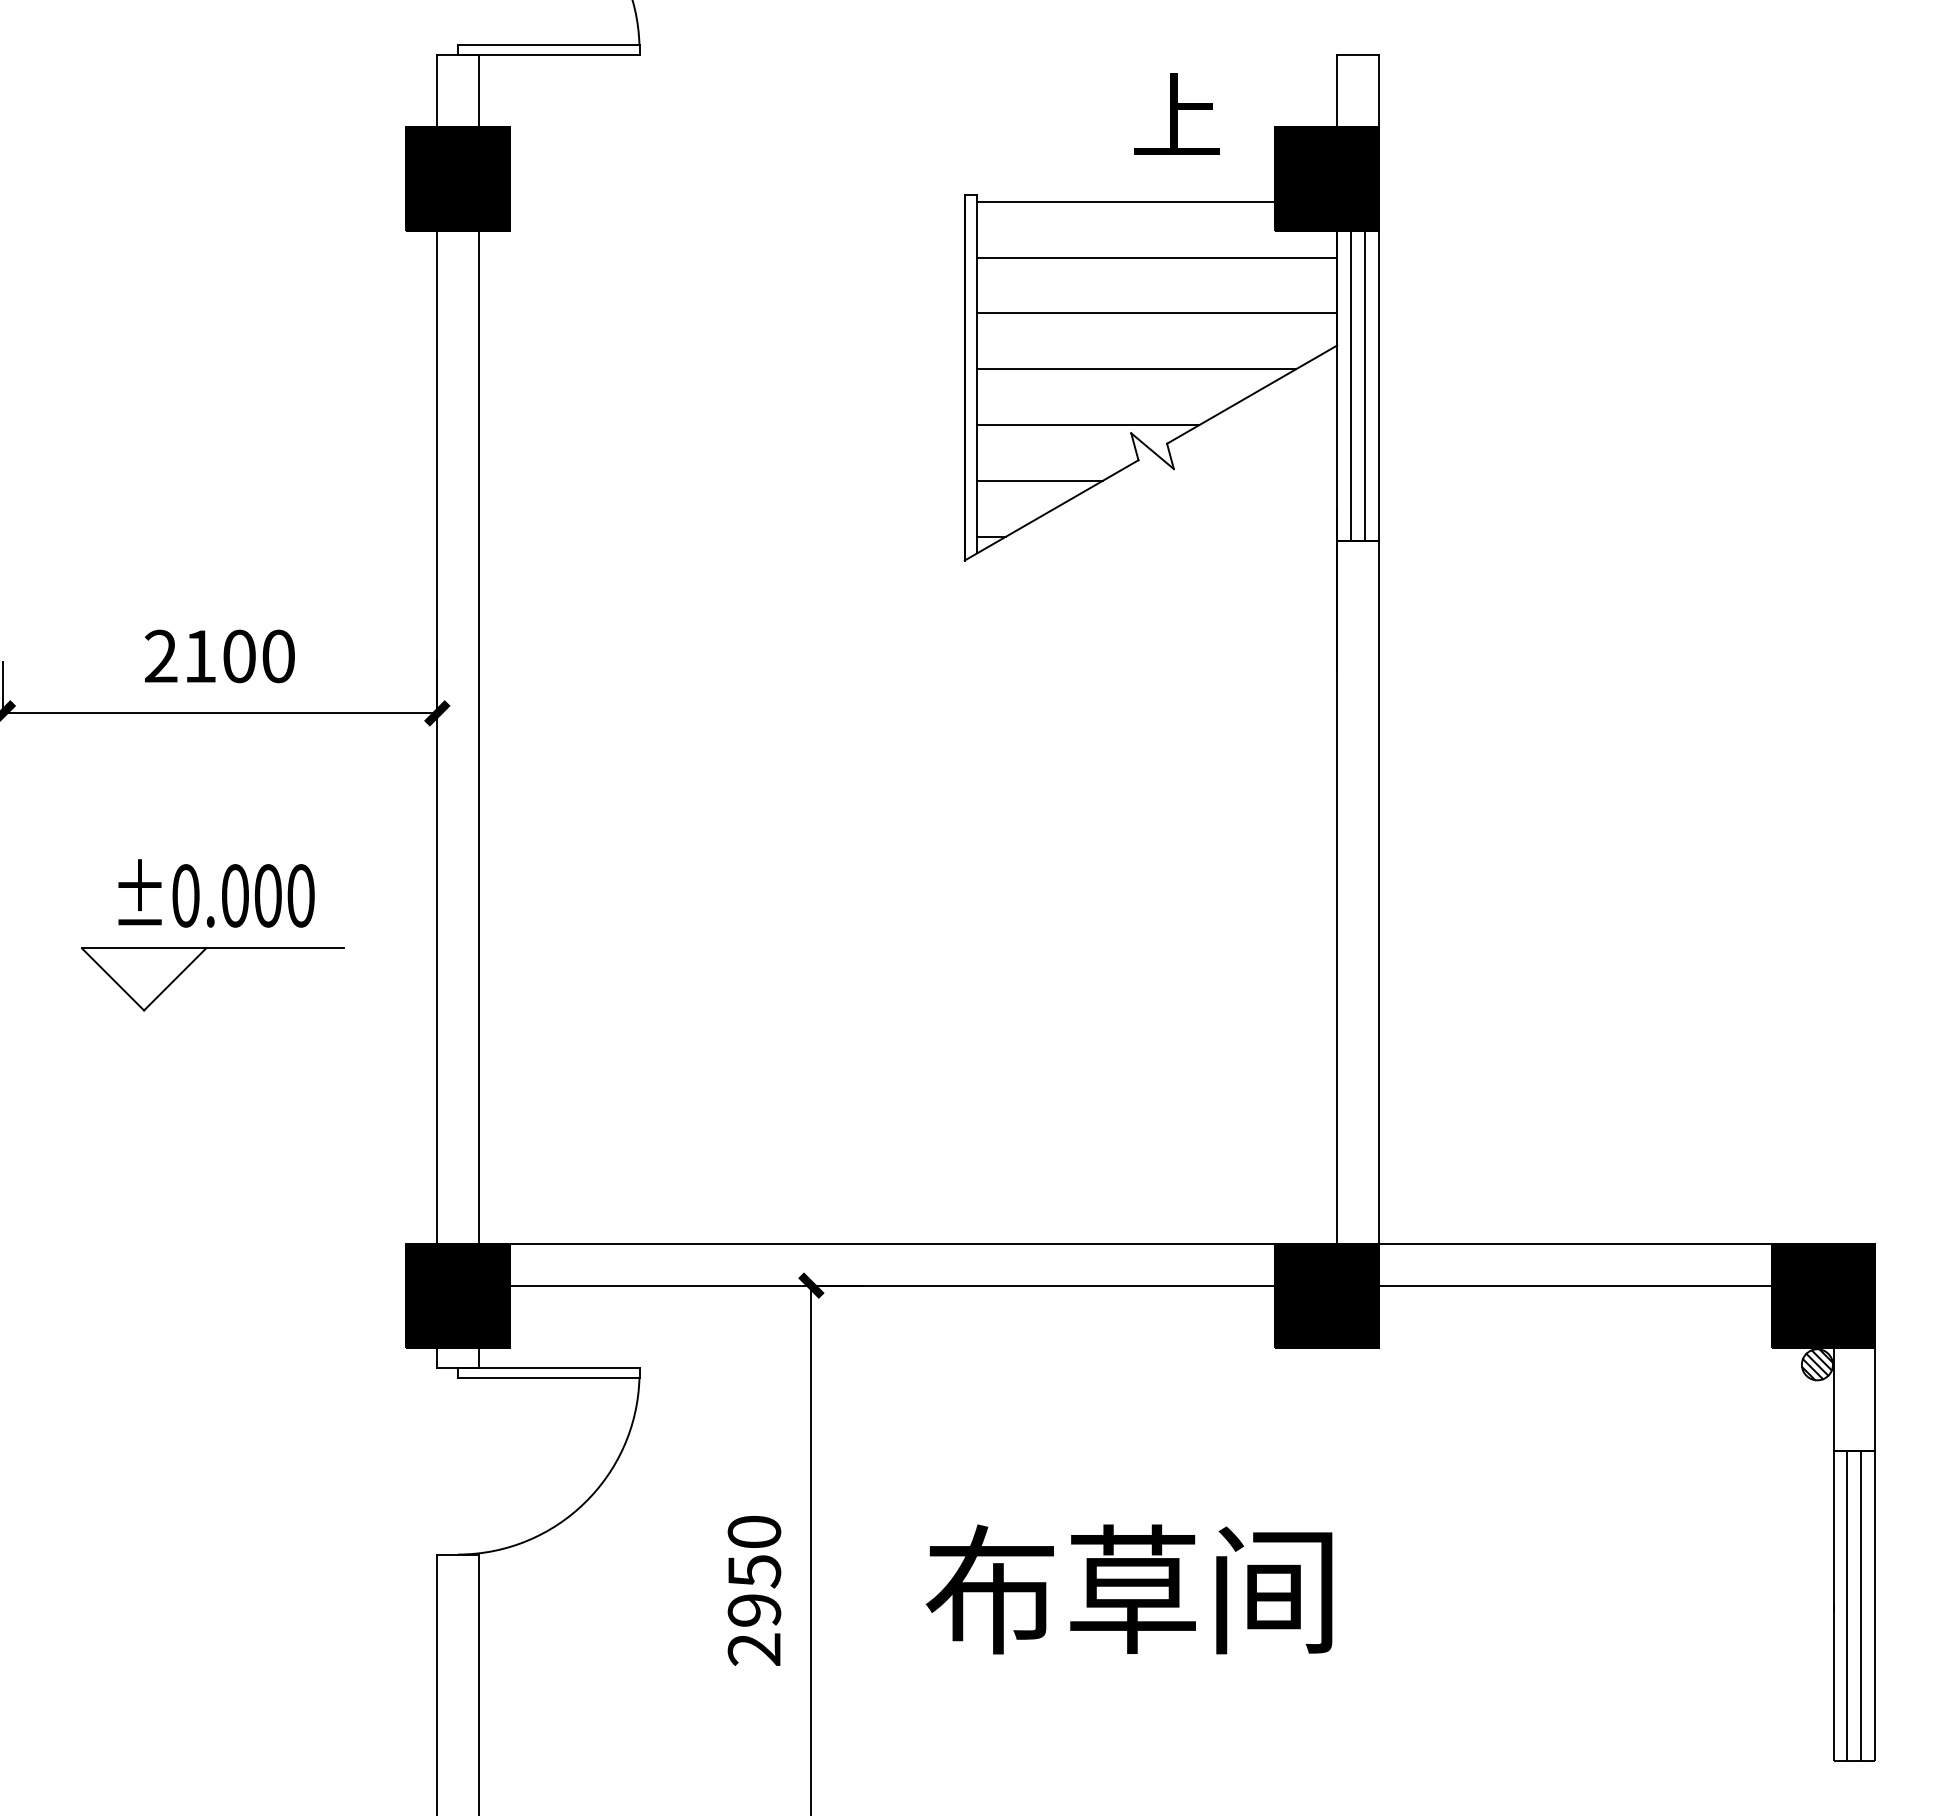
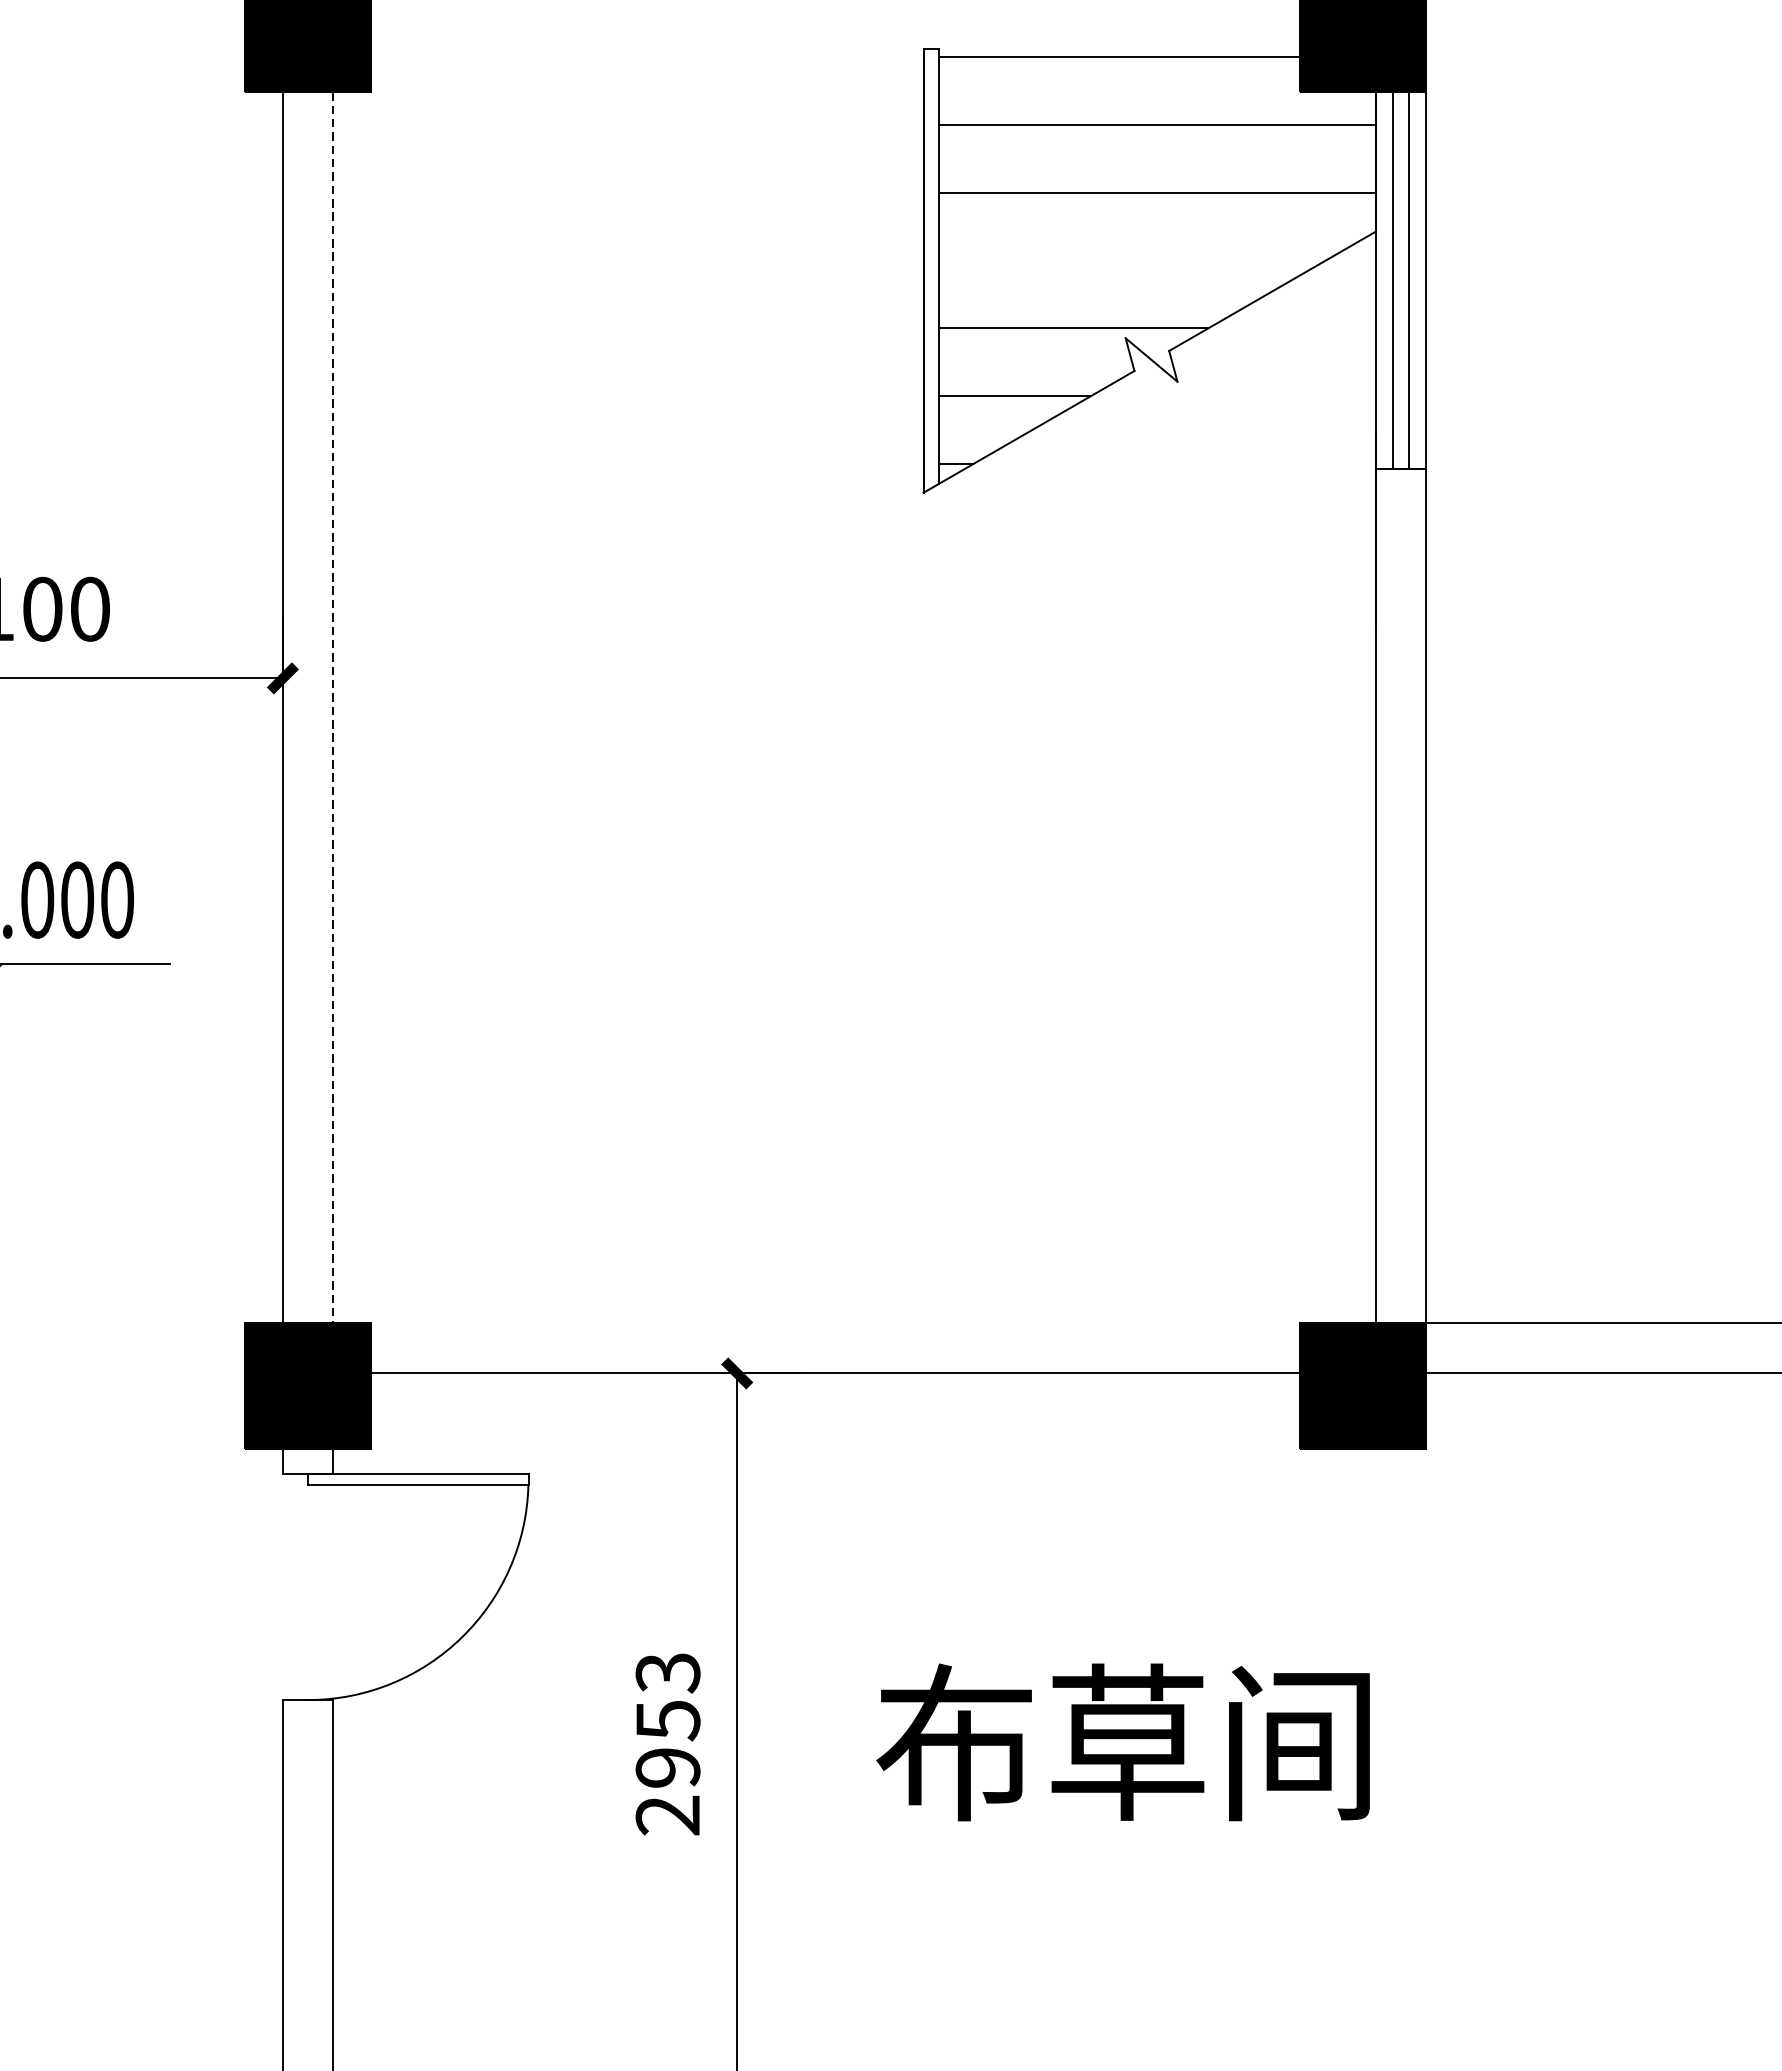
line: (1136, 369) -> (1132, 260), removed
line: (478, 737) -> (332, 707), solid -> dashed
line: (892, 1244) -> (835, 1323), removed
text: (754, 1532) -> (668, 1673), 2950 -> 2953

